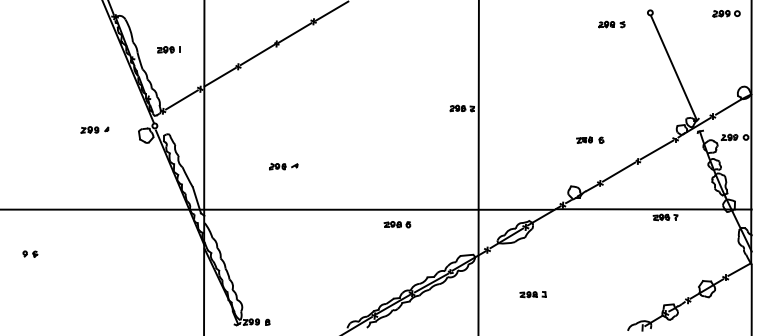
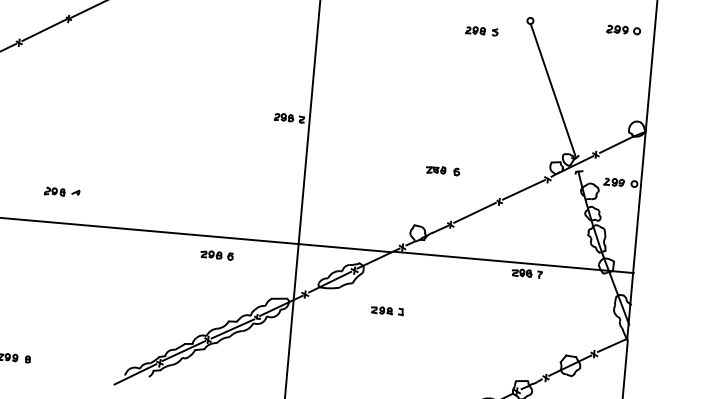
part: (283, 166) -> (61, 192), moved
part: (397, 224) -> (217, 255), moved
part: (532, 294) -> (386, 310), moved

